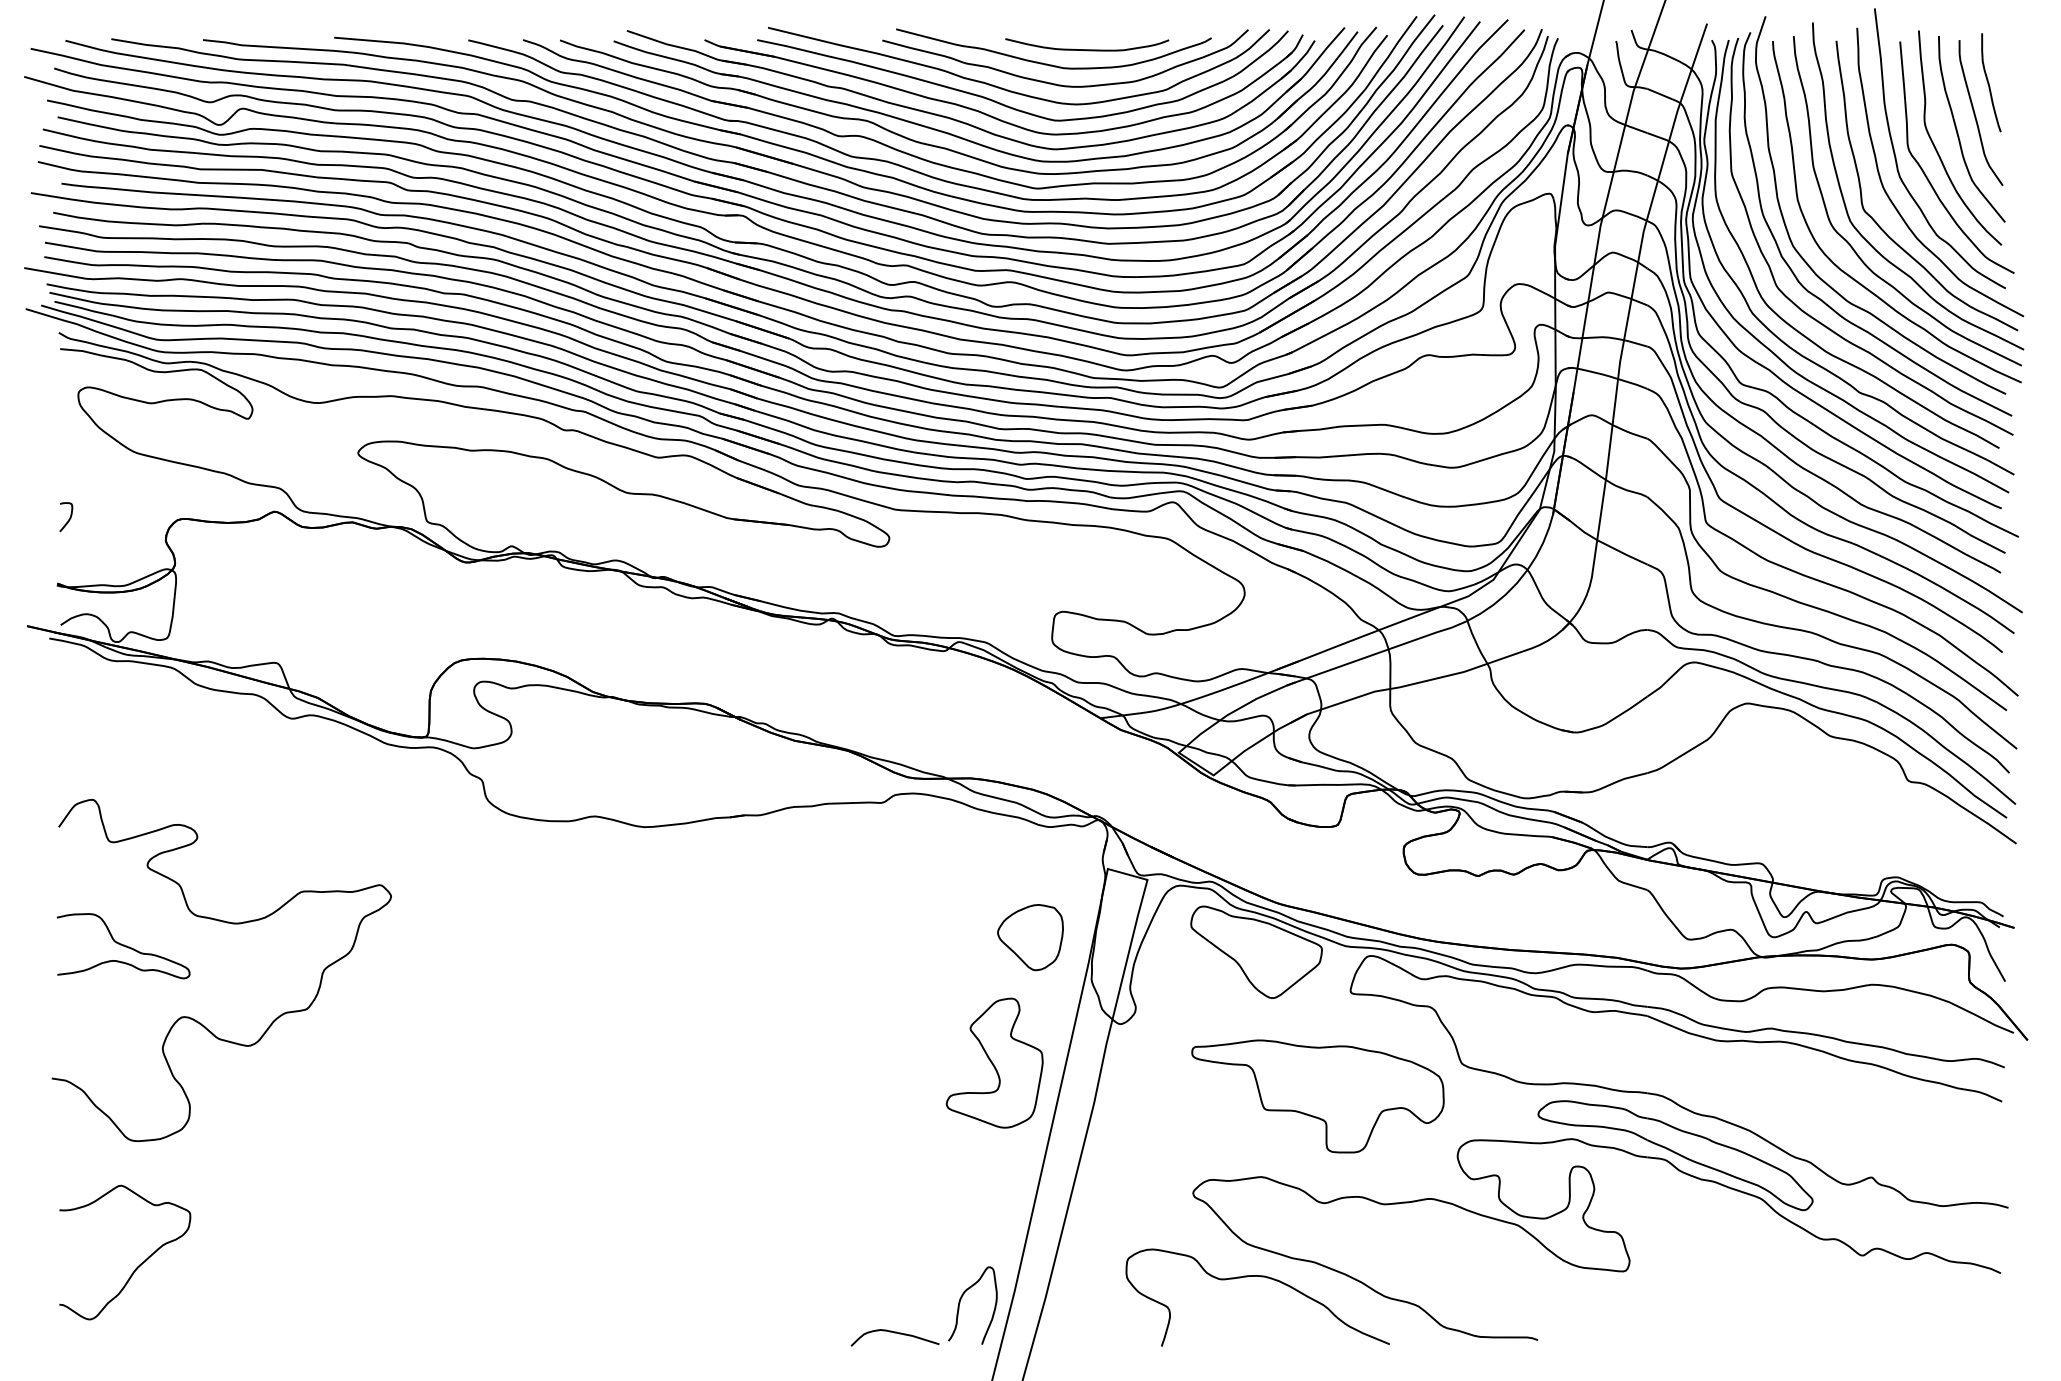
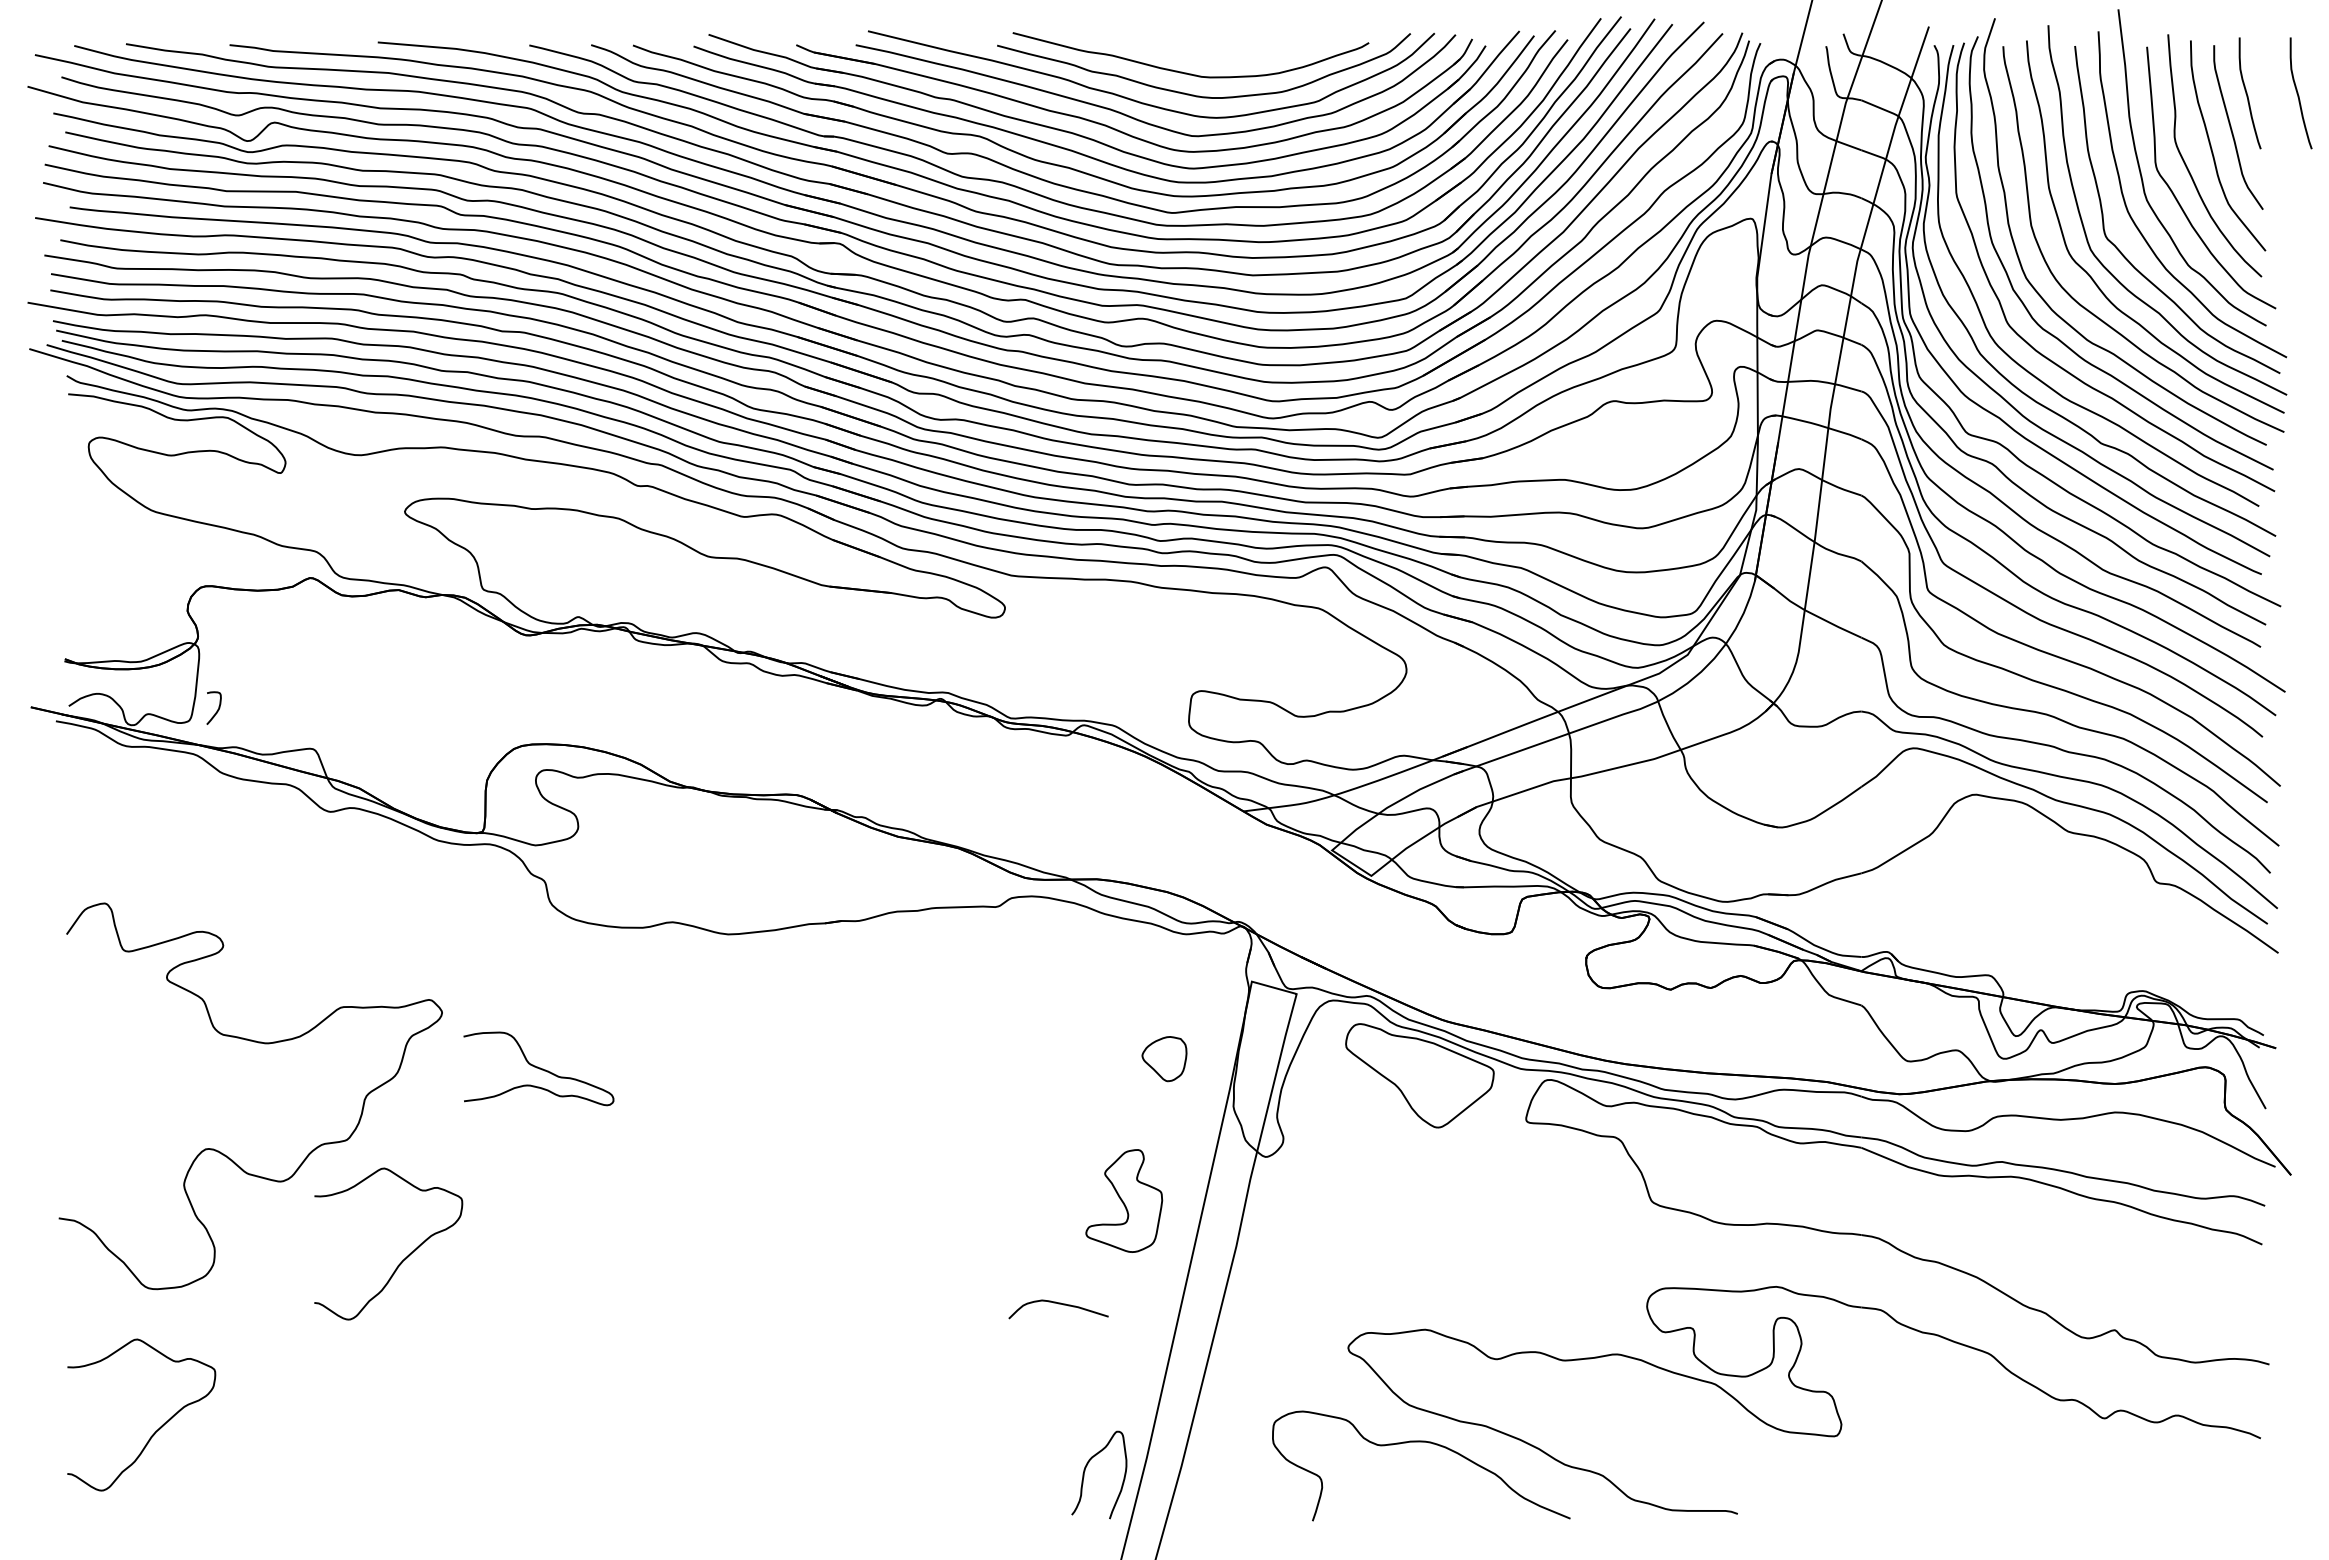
curve: (1087, 49) -> (1228, 55), removed
curve: (2034, 82) -> (2298, 93), added
curve: (69, 518) -> (217, 709), moved
part: (1030, 937) -> (1164, 1058), size x0.6
curve: (123, 945) -> (538, 1068), moved
part: (995, 1062) -> (1124, 1200), size x0.7
part: (1318, 1096) -> (1489, 1238), removed
curve: (357, 1114) -> (404, 1258), added
part: (1675, 1155) -> (1893, 1305), removed
curve: (895, 1333) -> (1058, 1304), moved

